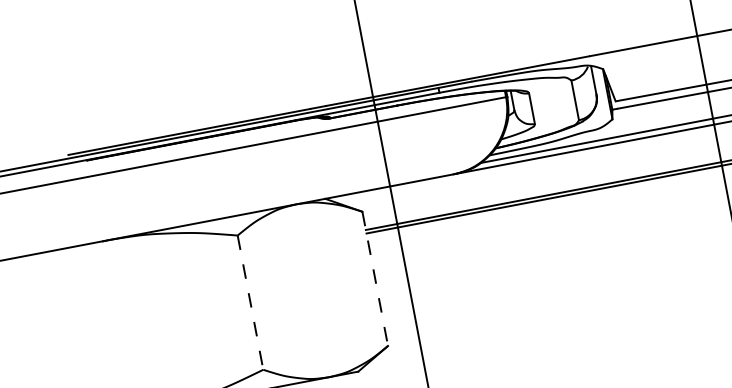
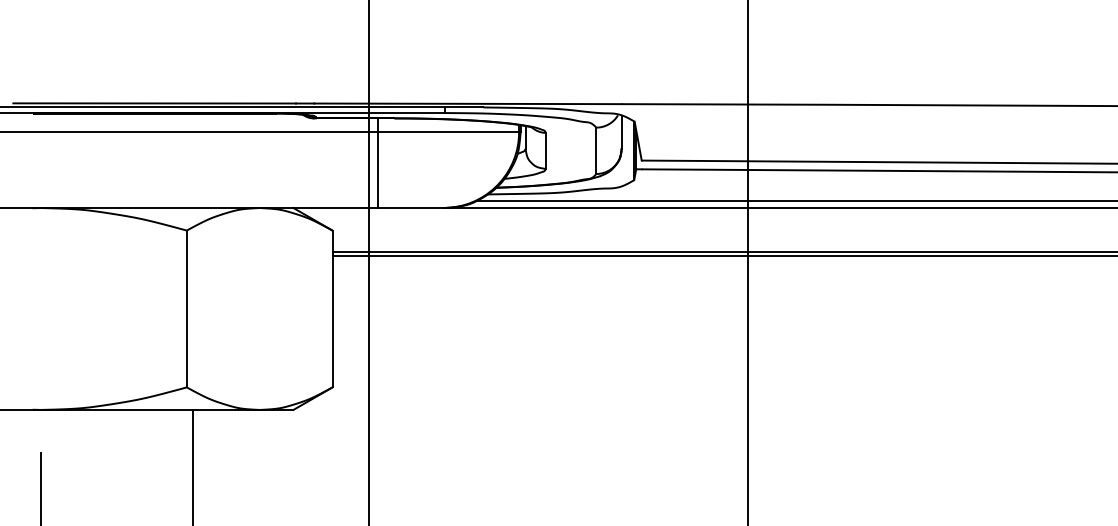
line: (389, 146) -> (377, 163), added
line: (375, 279) -> (332, 309), dashed -> solid
line: (250, 303) -> (186, 309), dashed -> solid

